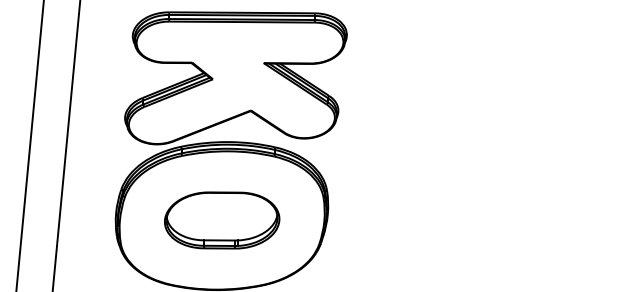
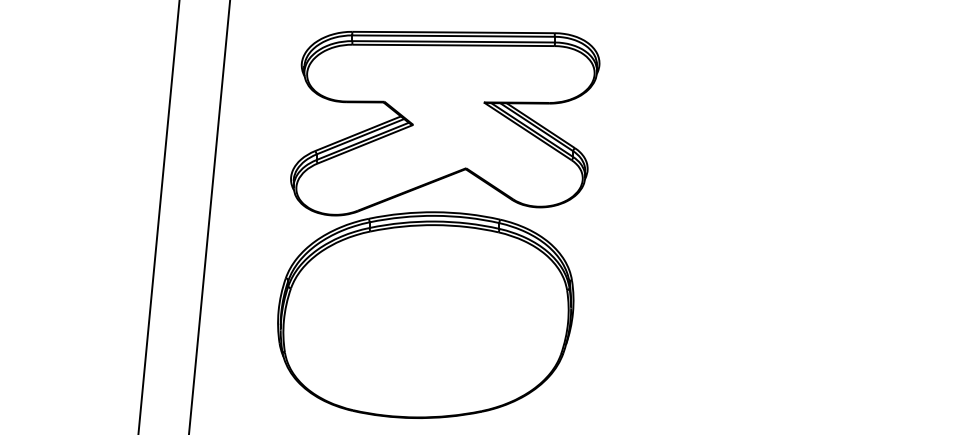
part: (221, 220) -> (425, 321), removed

